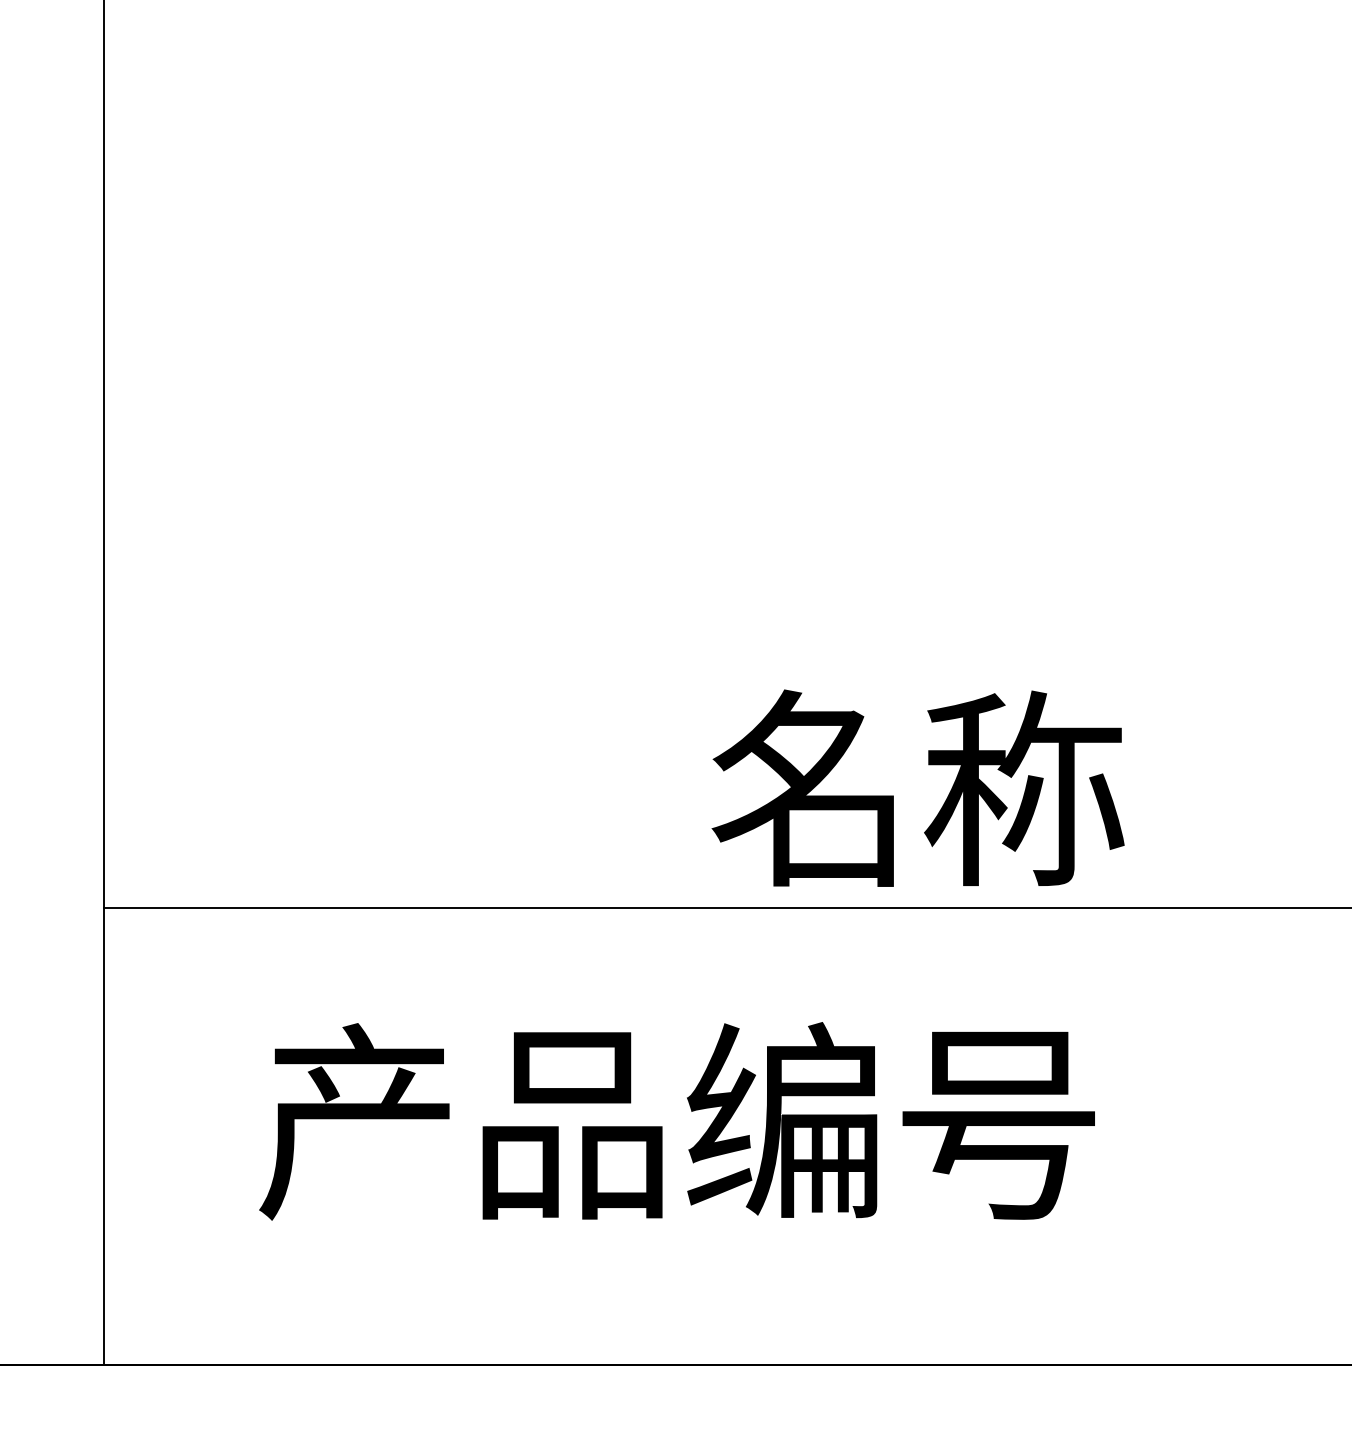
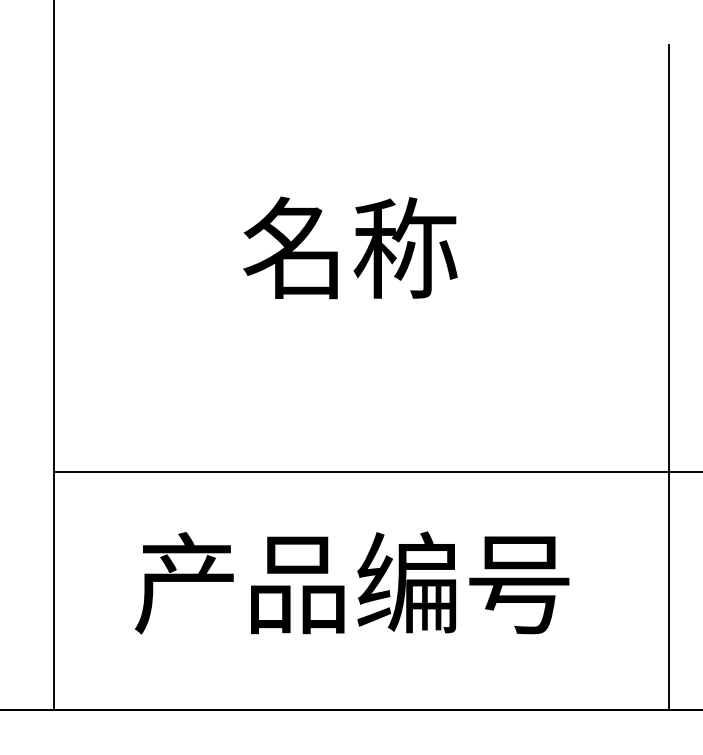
line: (1285, 726) -> (668, 377), added
text: (918, 787) -> (350, 247), moved

